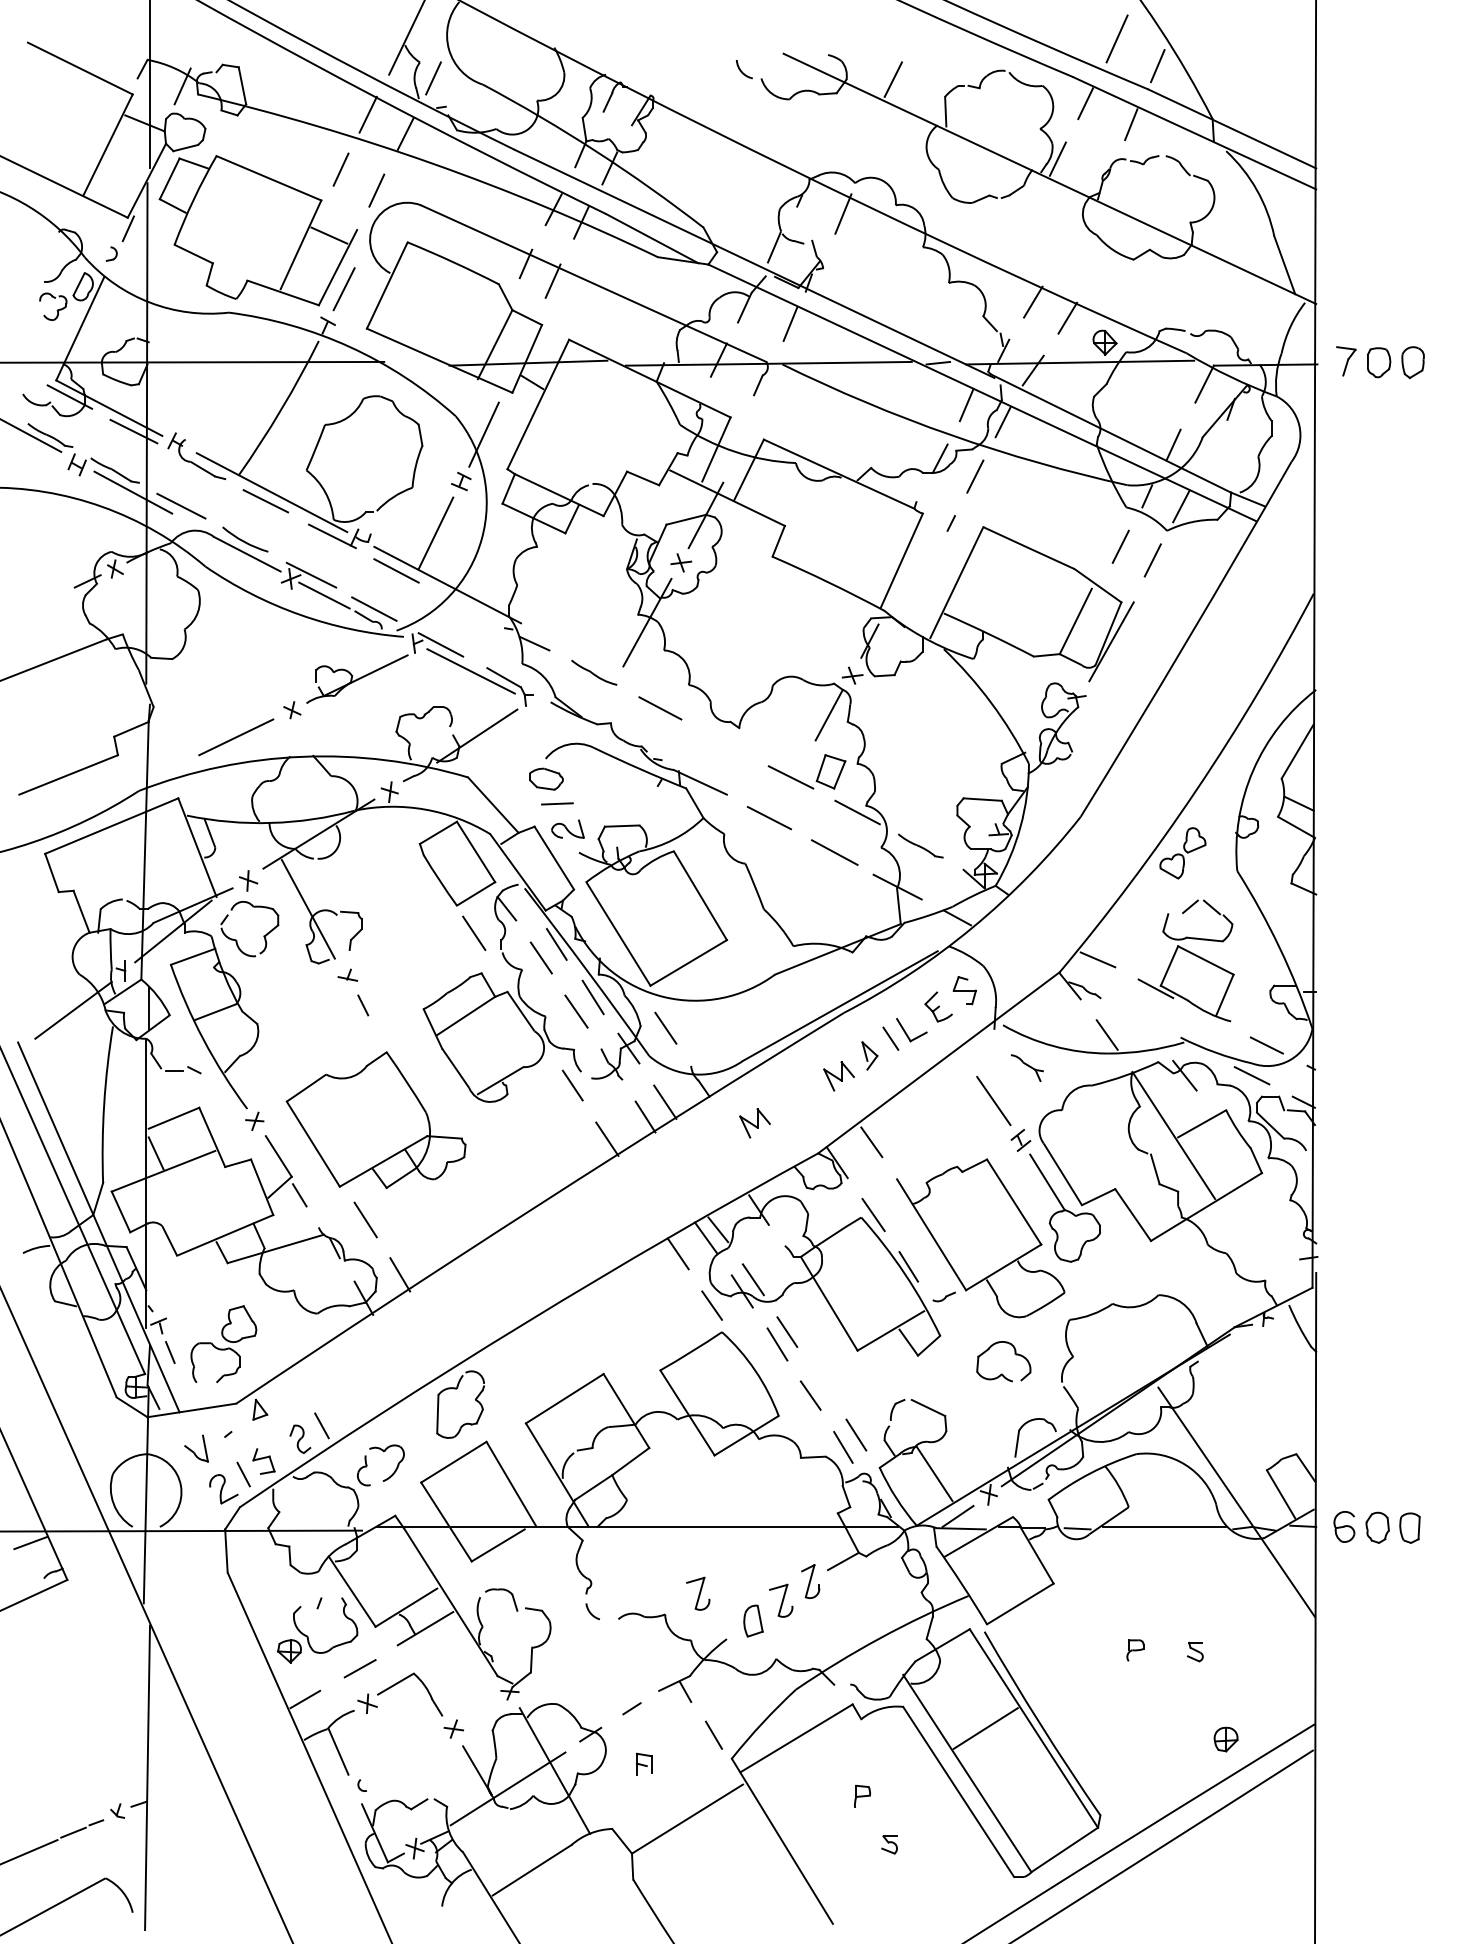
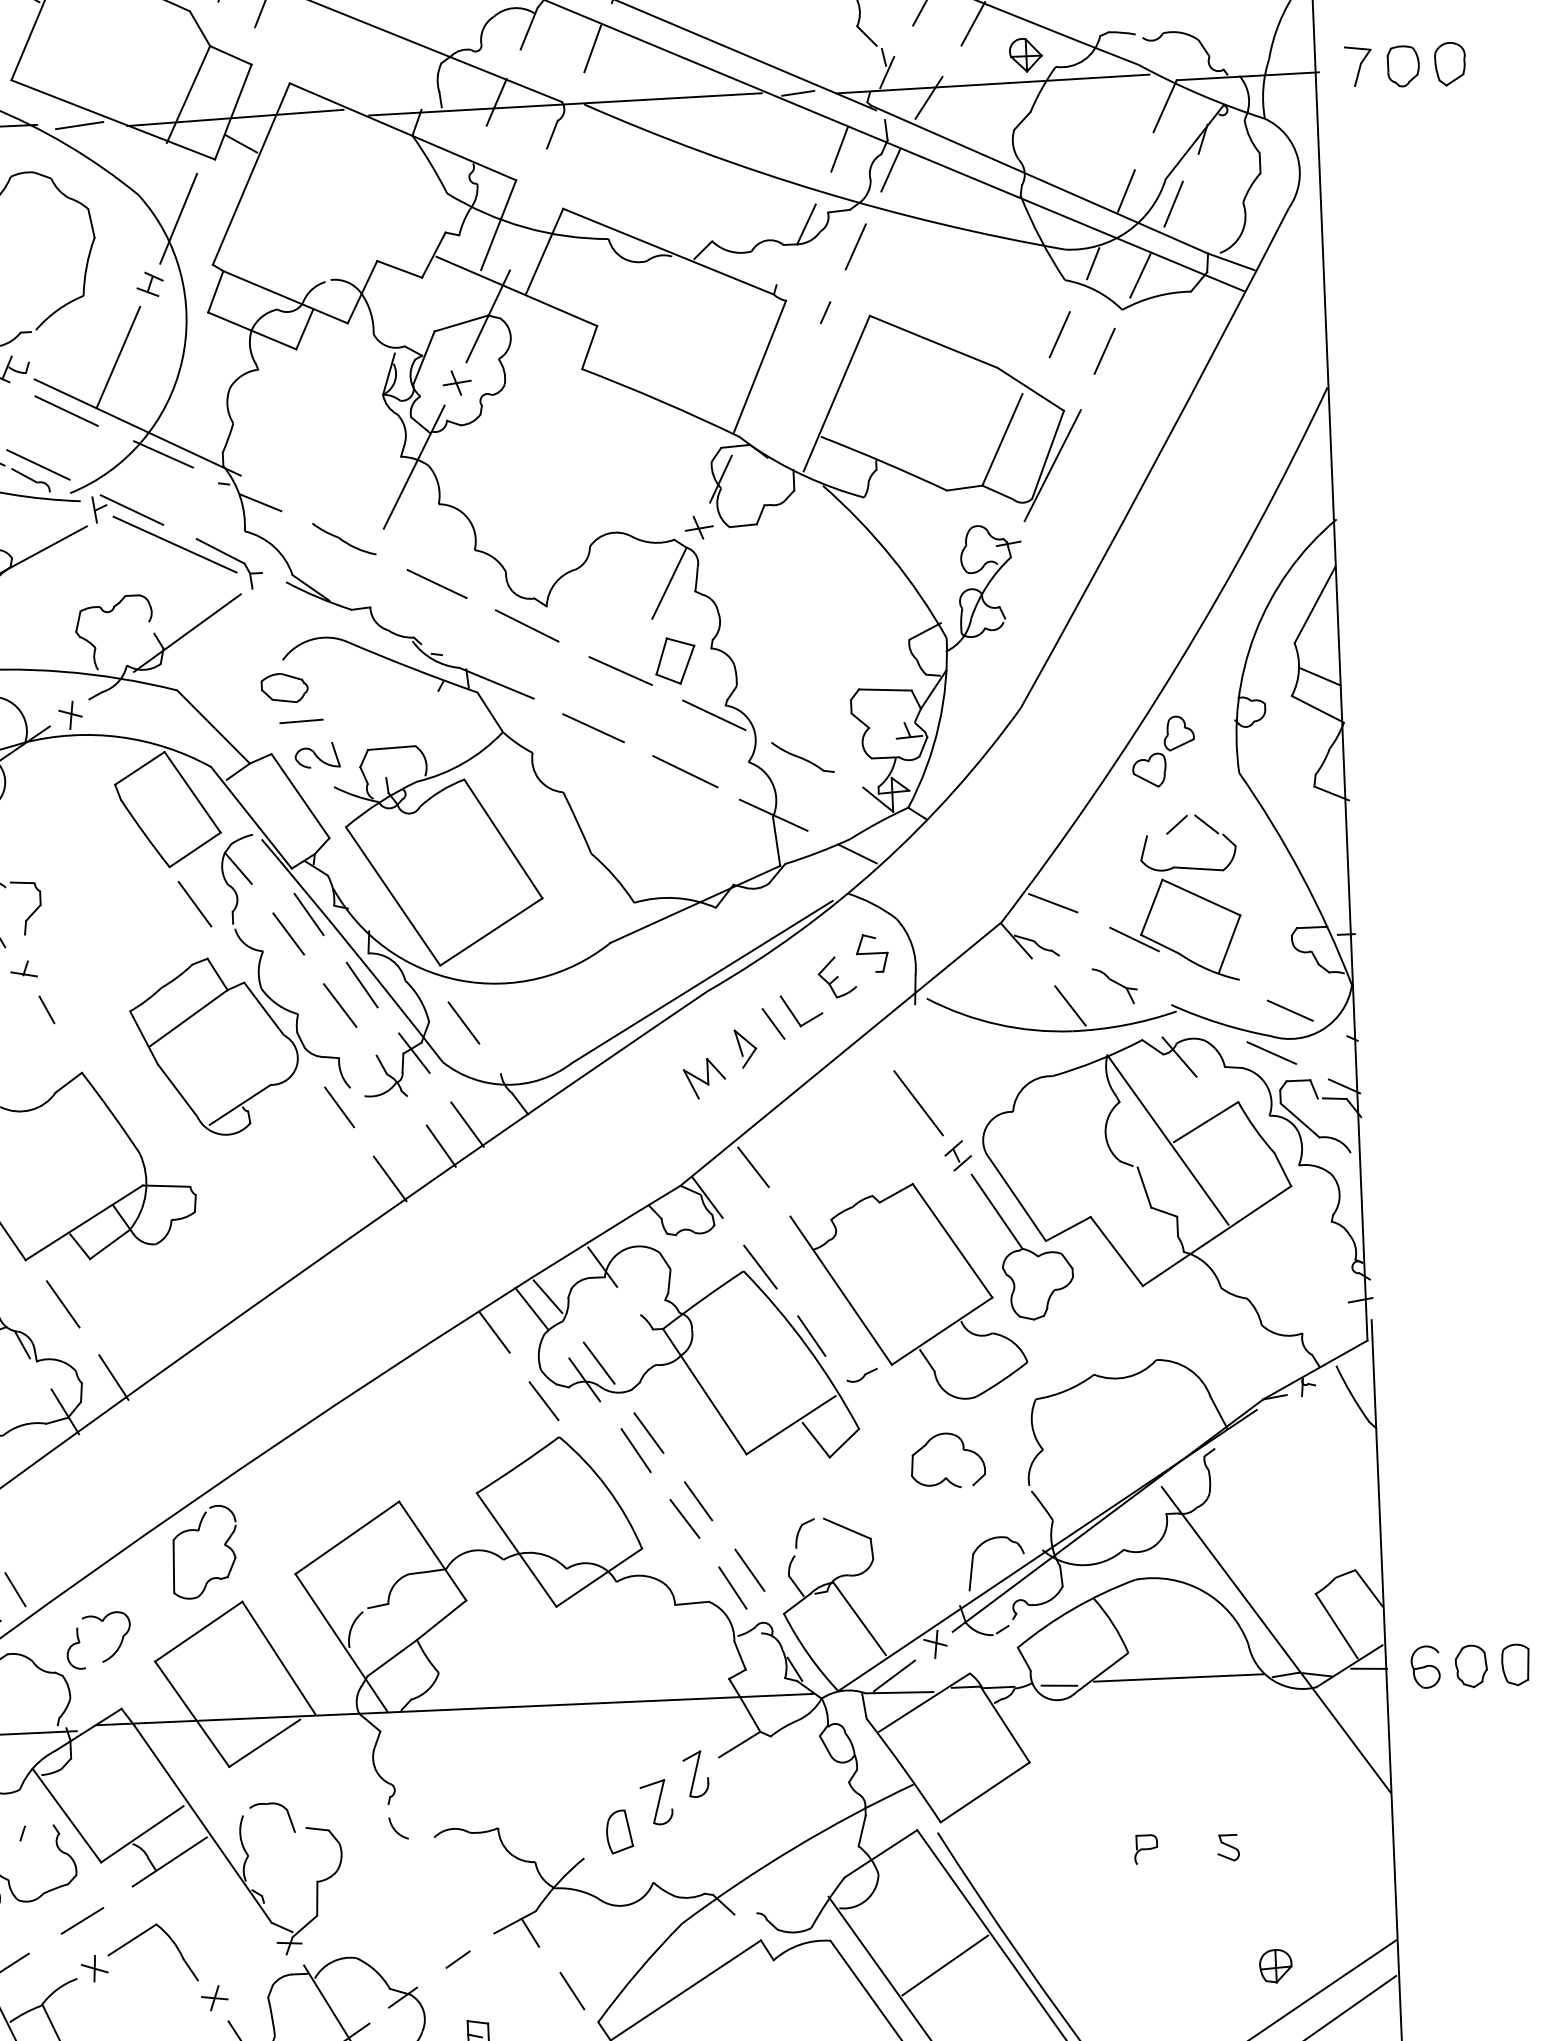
line: (414, 363) -> (78, 125), added
line: (1207, 455) -> (1173, 203), added
line: (465, 604) -> (163, 453), added
line: (724, 741) -> (527, 625), added
part: (1026, 1067) -> (1113, 985), moved
part: (754, 1123) -> (591, 1148), removed
line: (820, 1383) -> (697, 1501), added
part: (698, 1593) -> (542, 1797), removed

